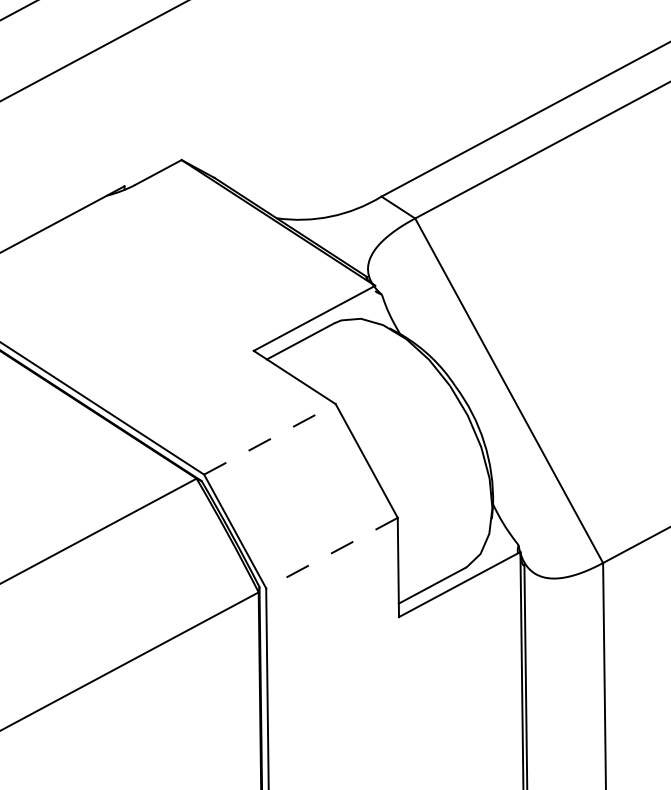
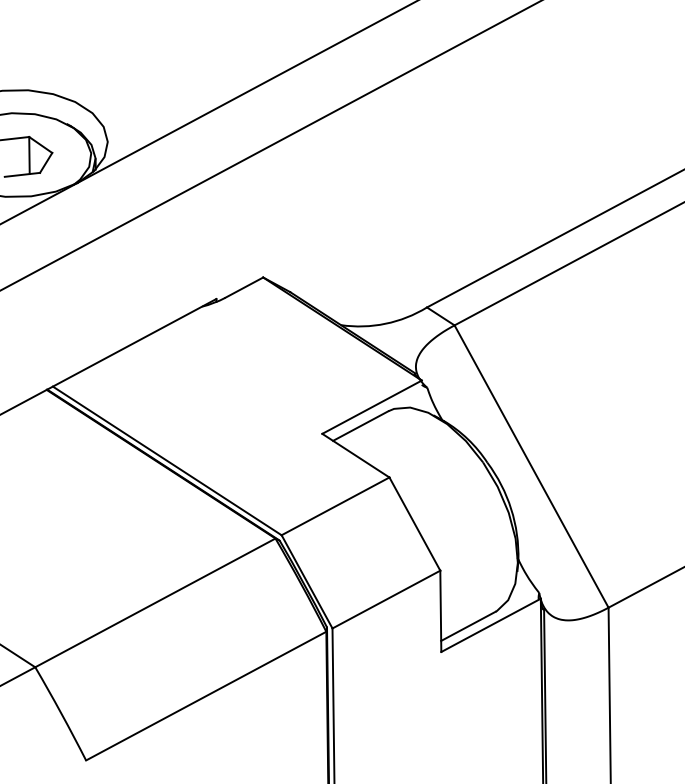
line: (271, 439) -> (336, 506), dashed -> solid
line: (330, 553) -> (385, 599), dashed -> solid

